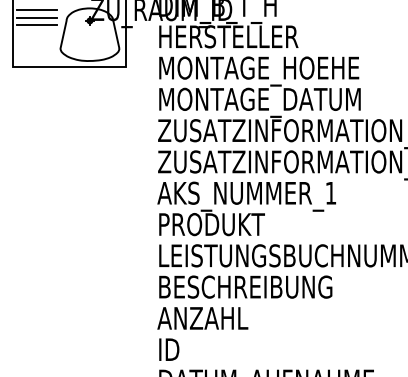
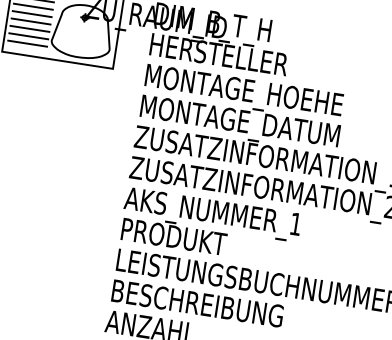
line: (36, 32) -> (30, 21), added
line: (36, 40) -> (29, 28), added
line: (36, 47) -> (28, 35), added
line: (36, 55) -> (27, 43), added

